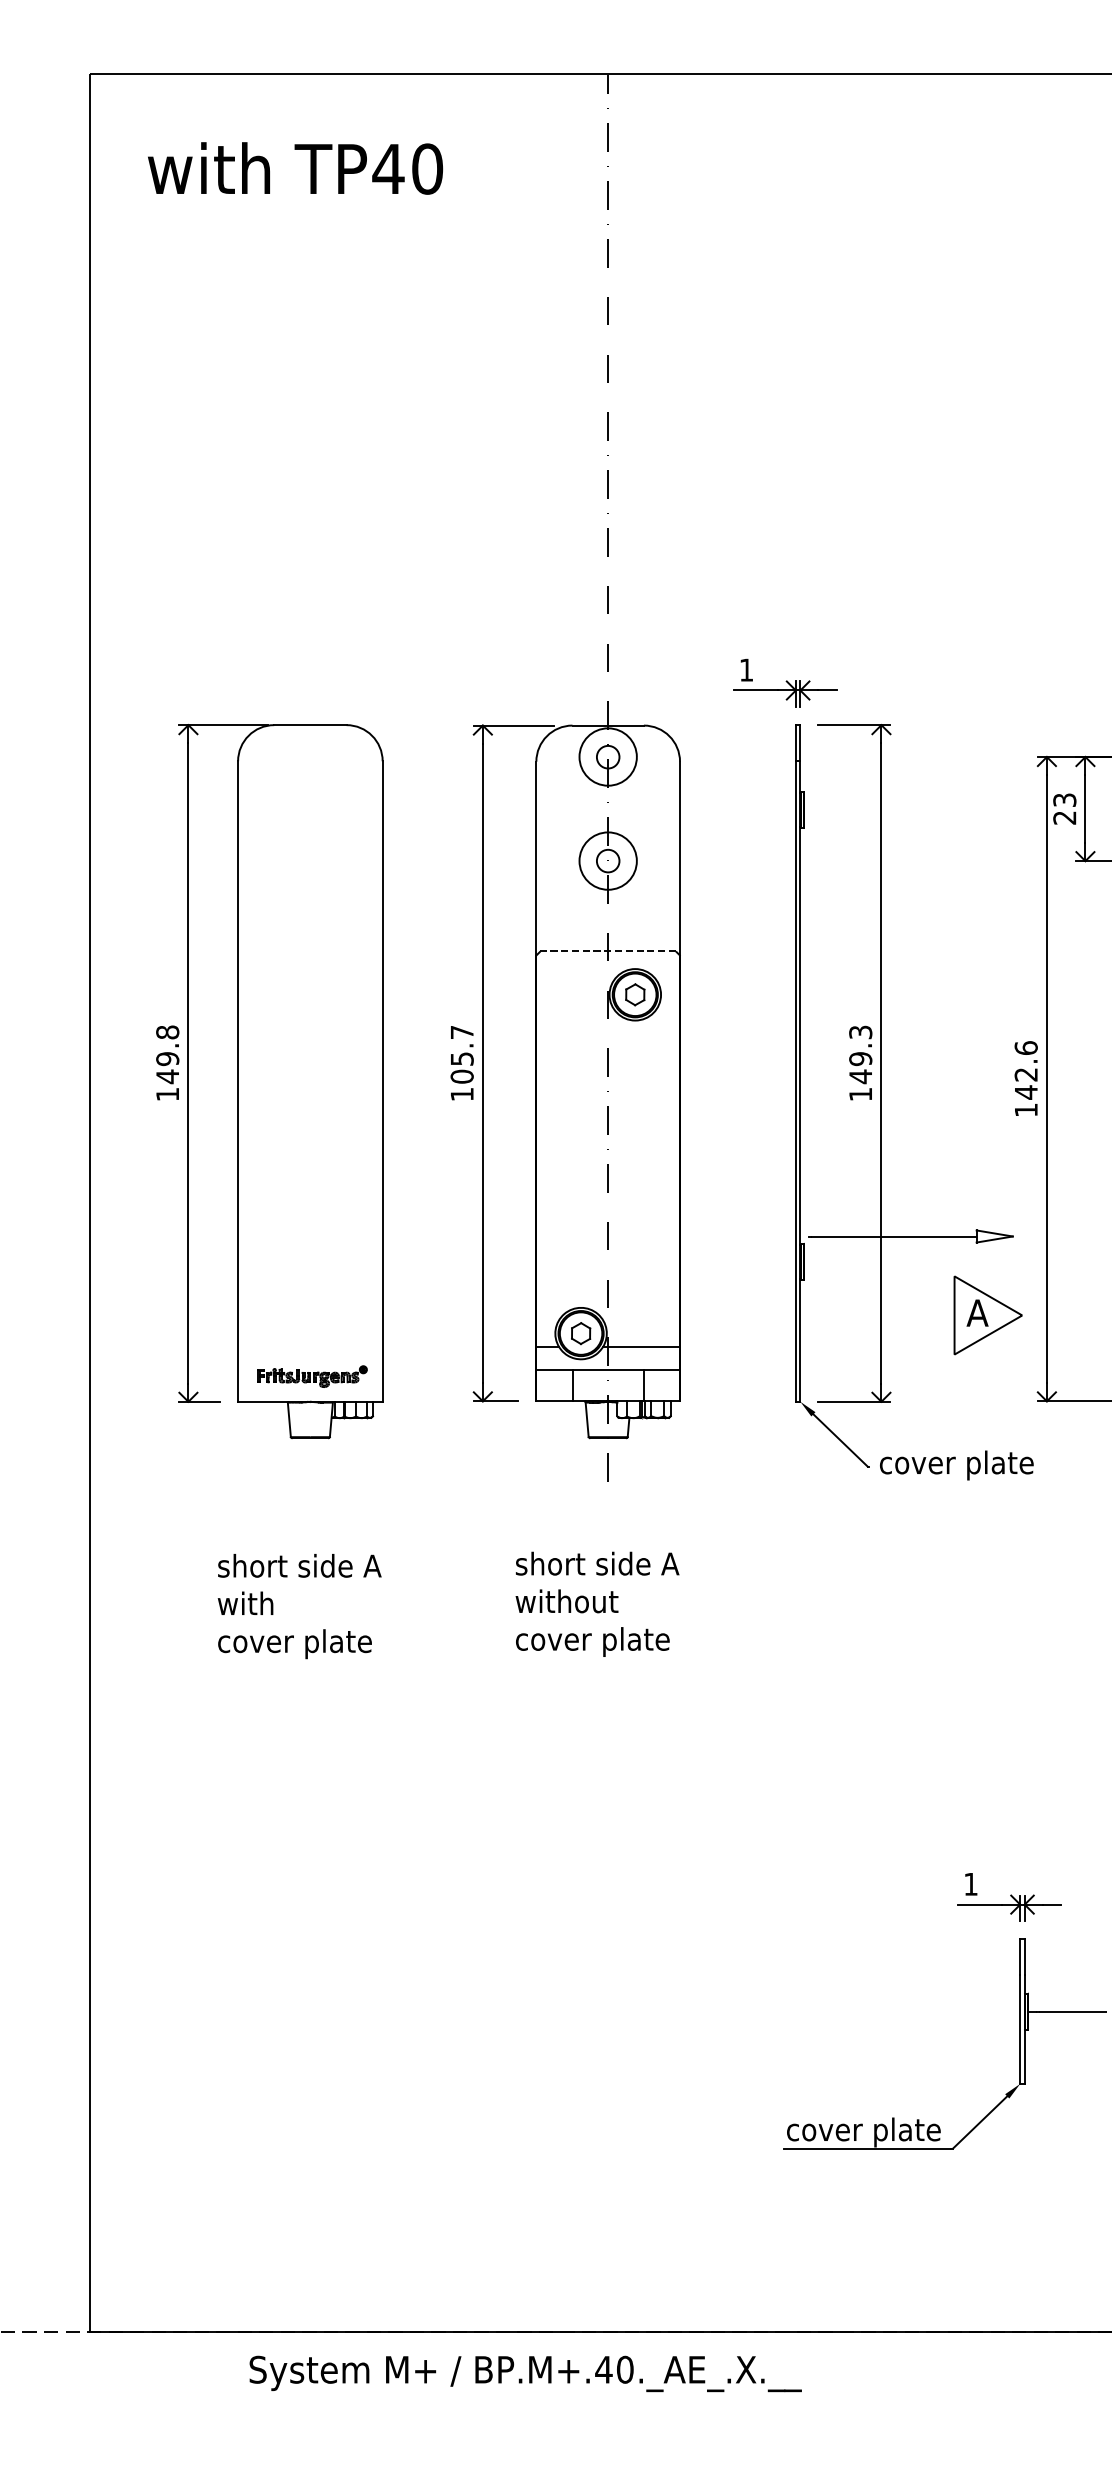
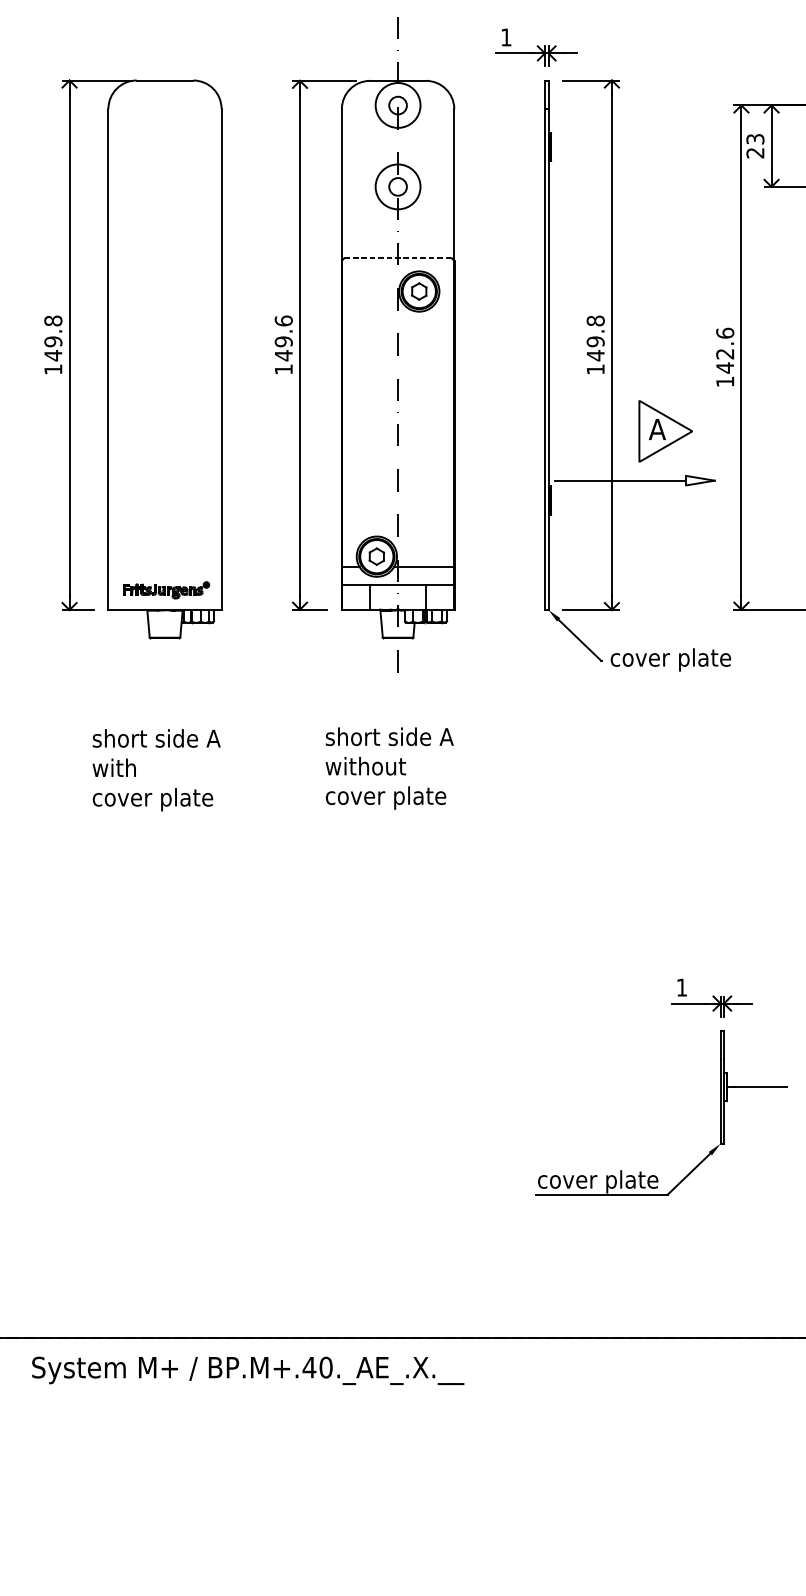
text: (860, 1032) -> (595, 321), 149.3 -> 149.8
text: (461, 1054) -> (283, 338), 105.7 -> 149.6
part: (987, 1315) -> (665, 431), moved
text: (525, 2373) -> (248, 1370), moved

